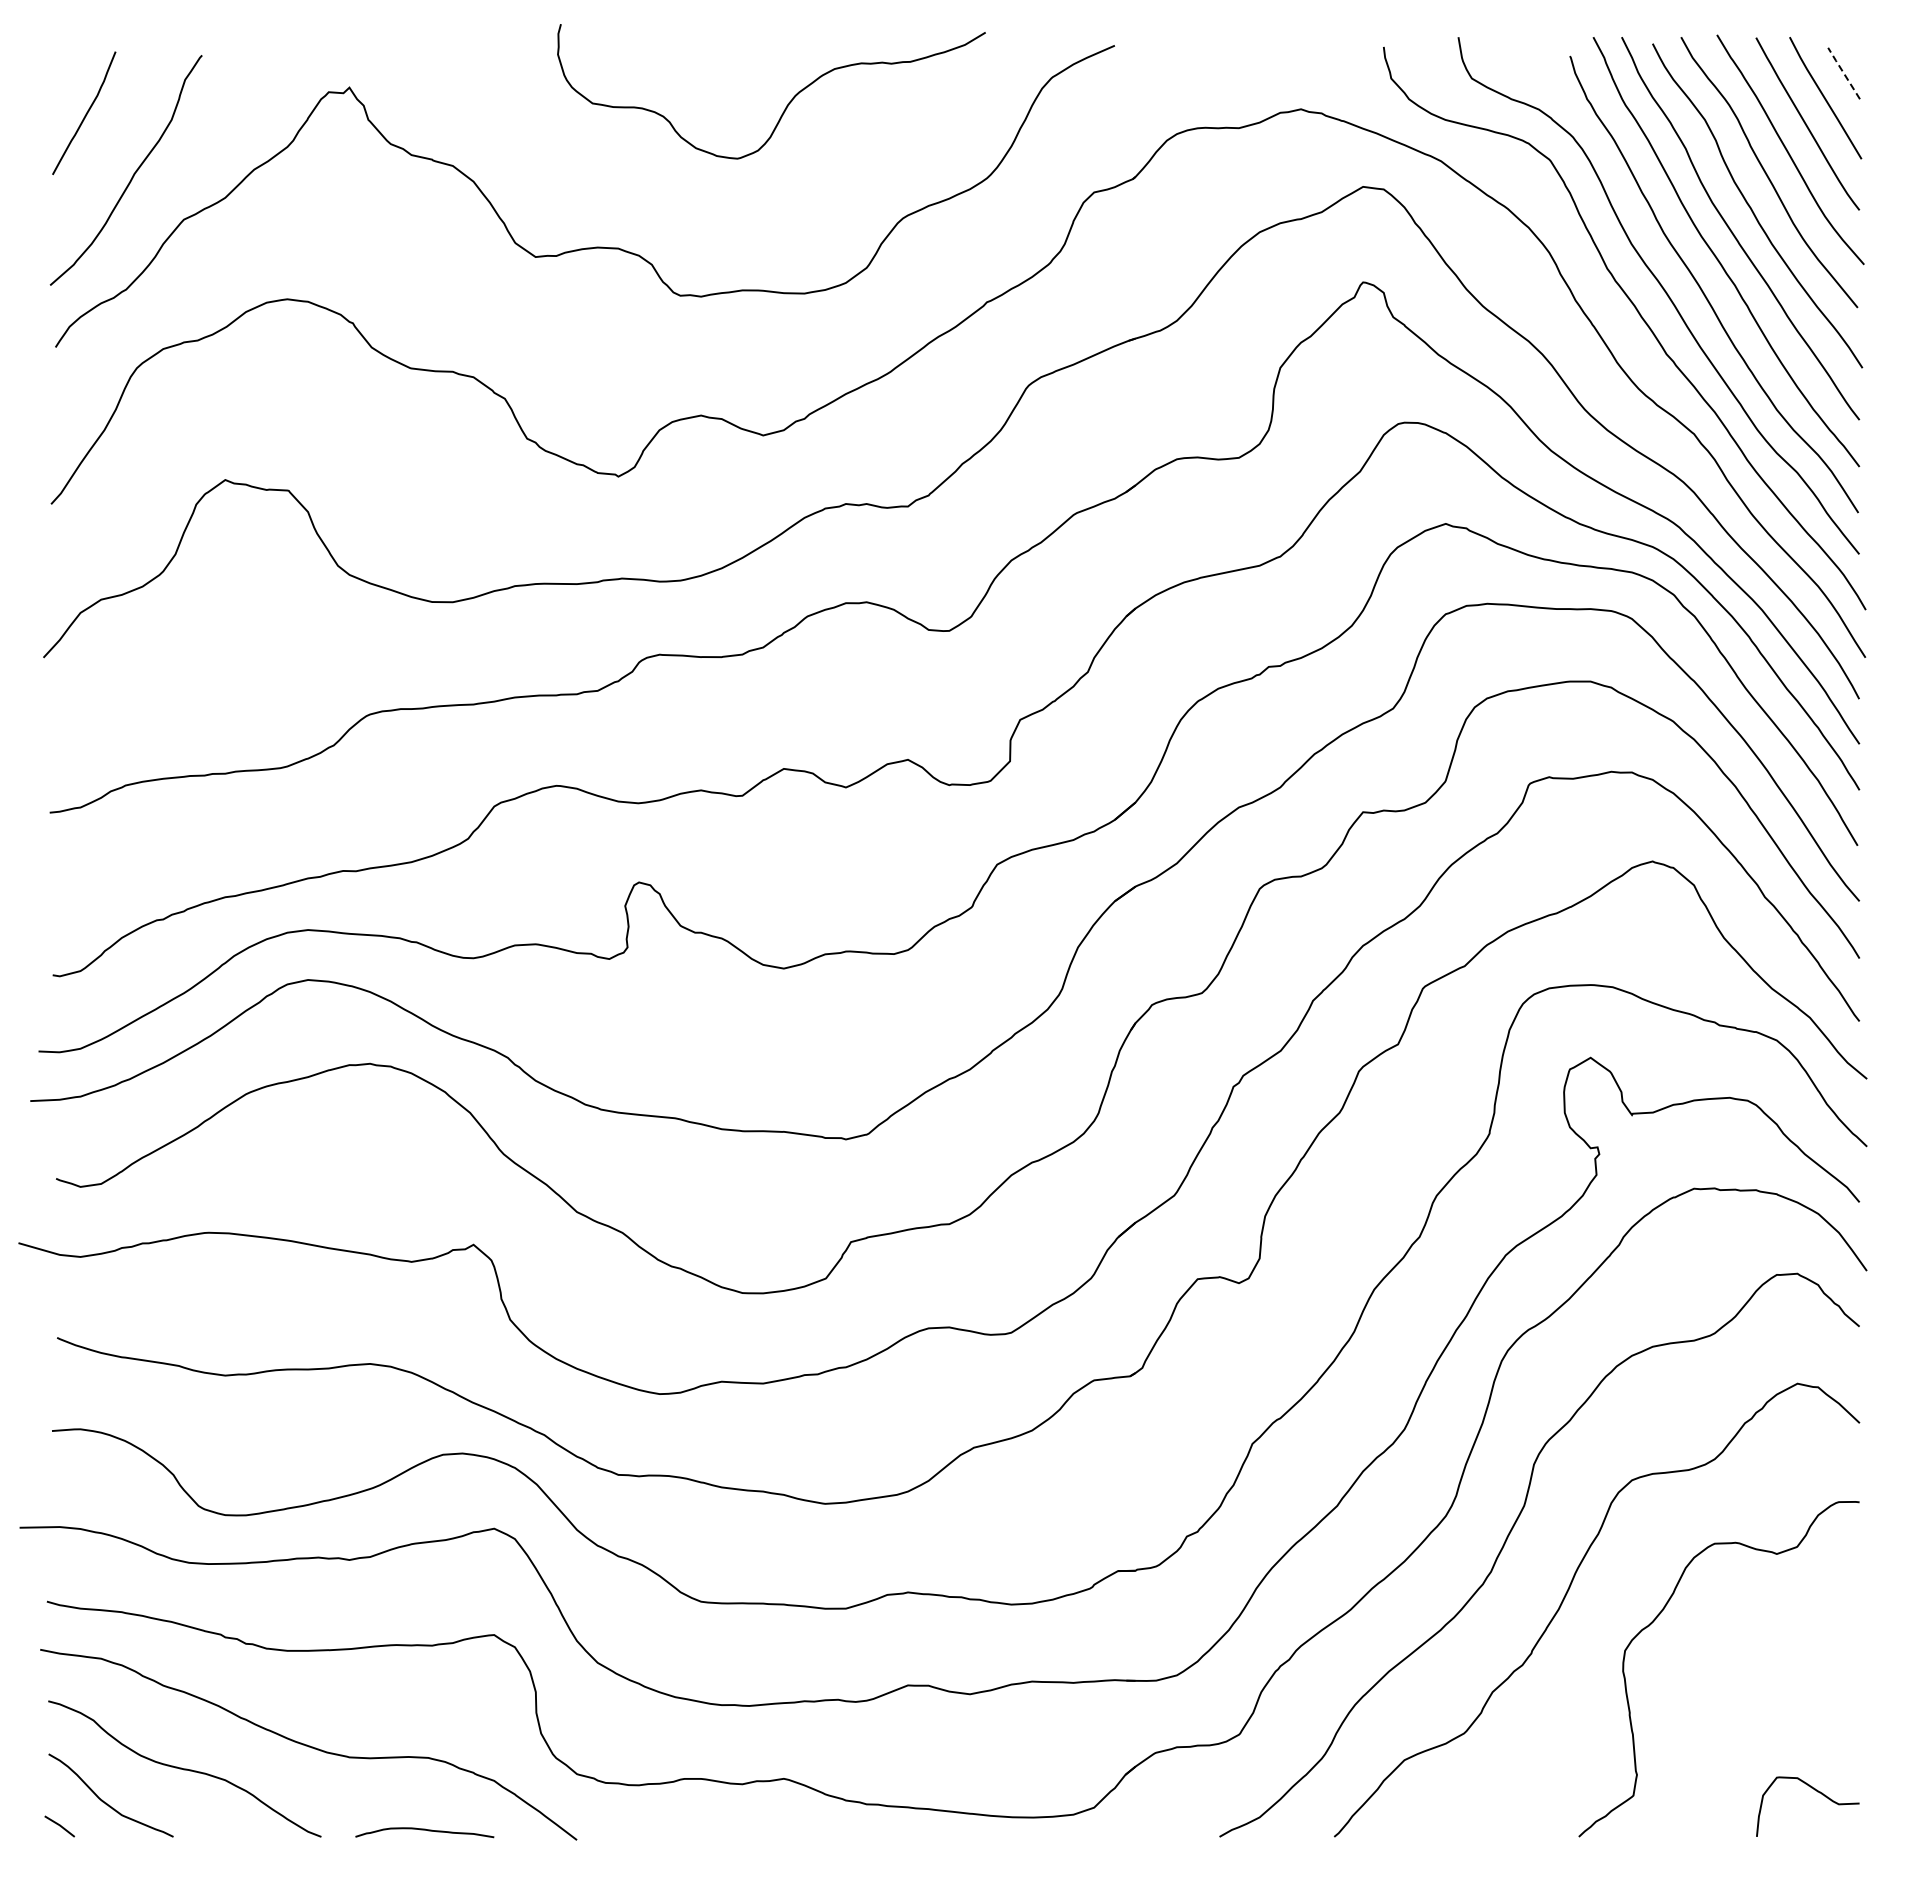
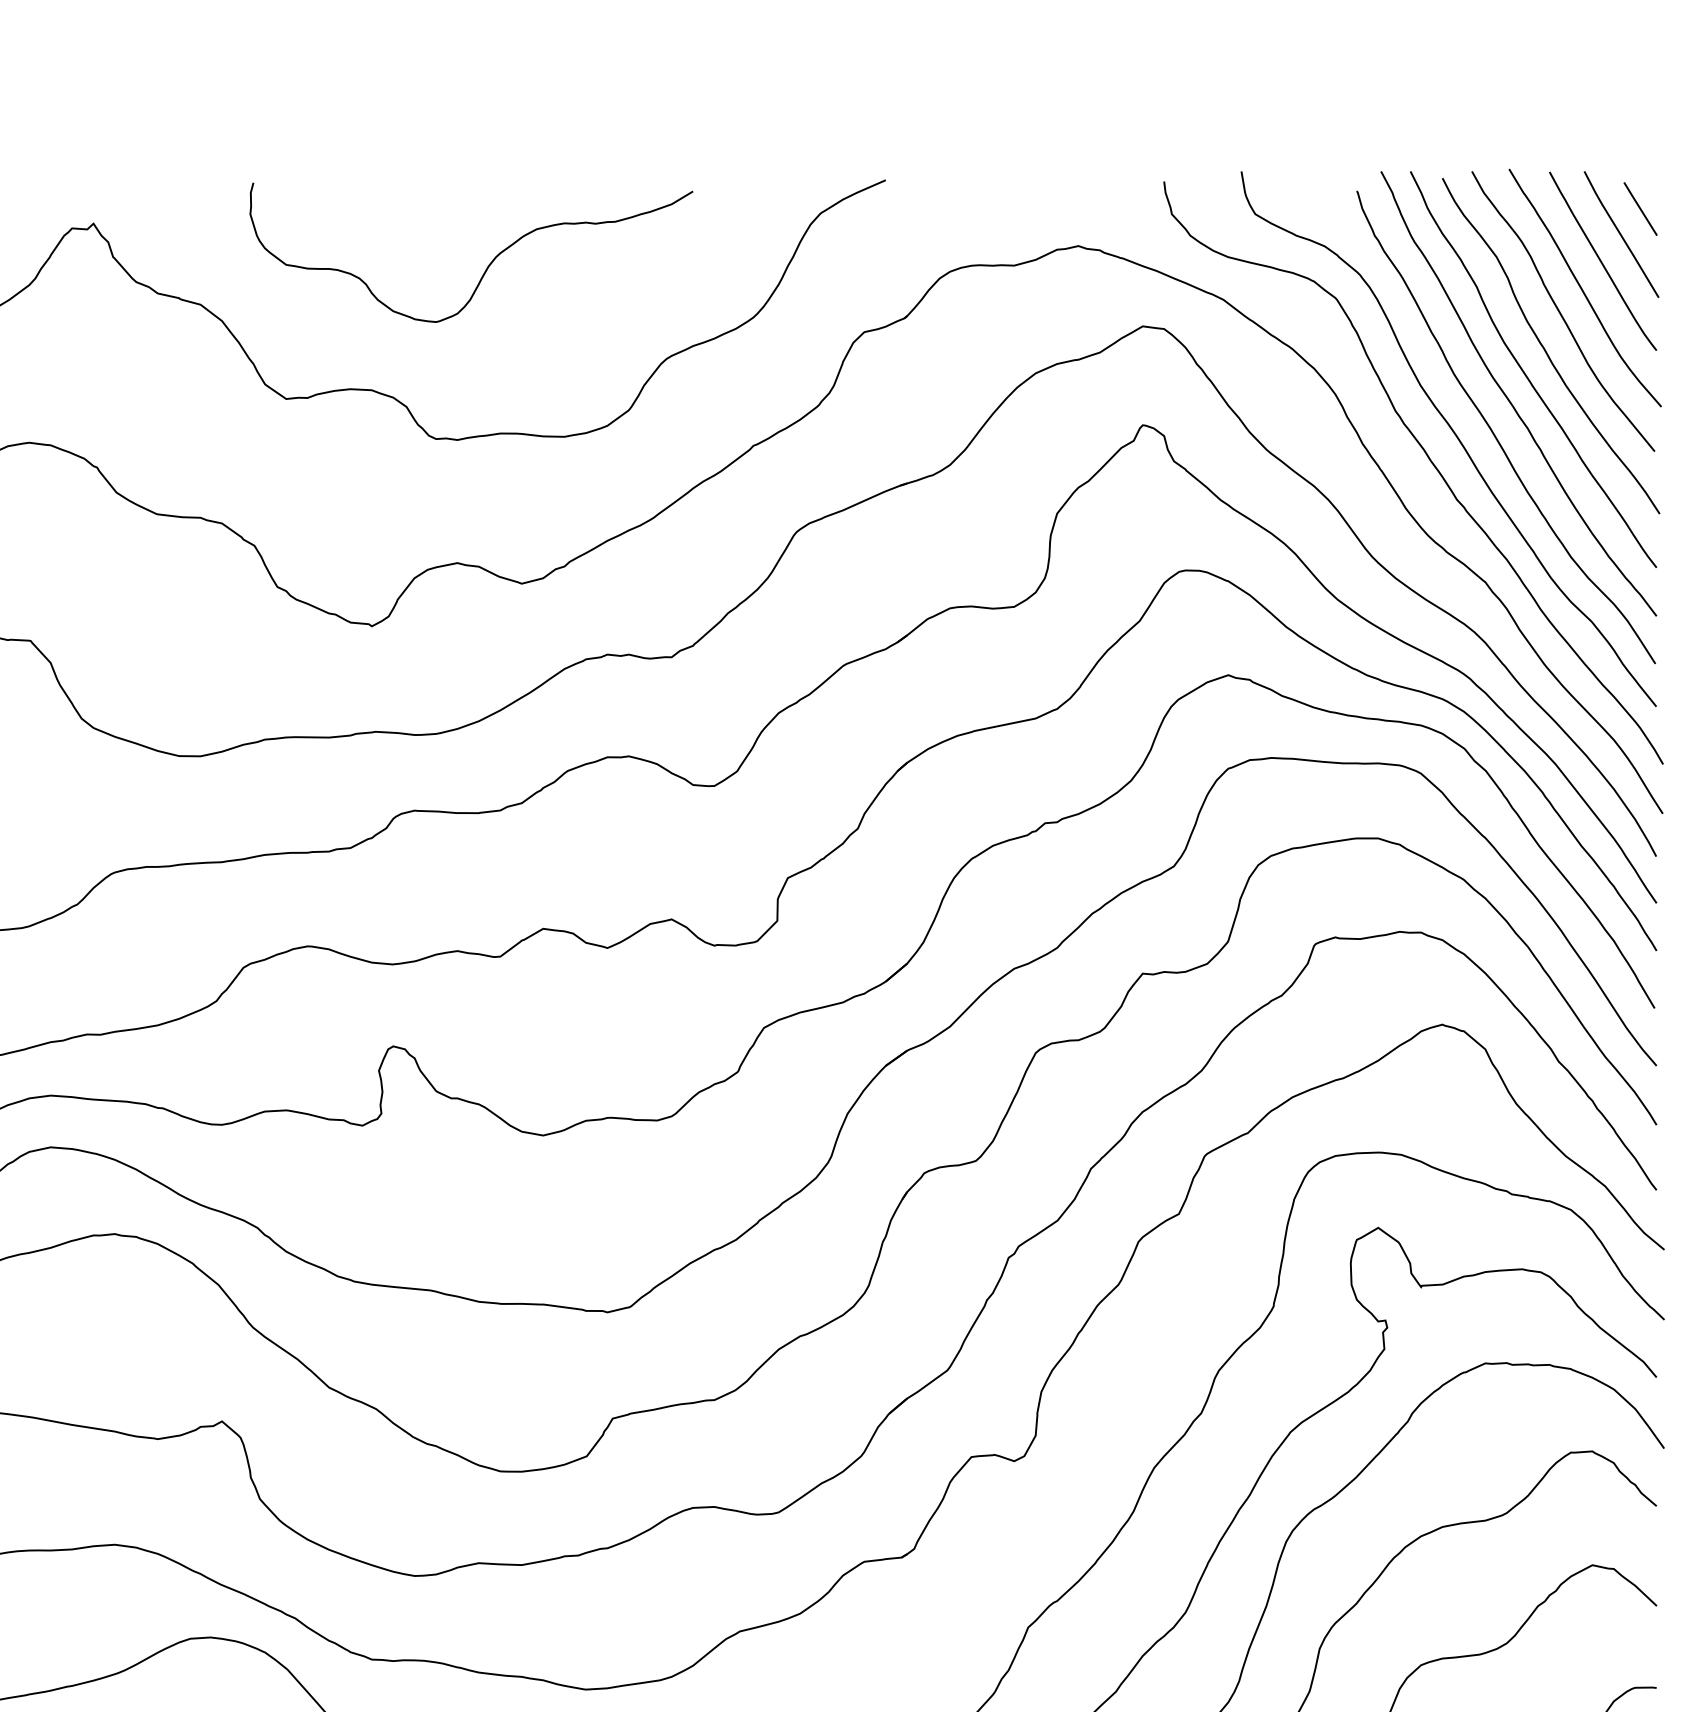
line: (1843, 72) -> (1640, 207), dashed -> solid
curve: (788, 102) -> (488, 263), moved

